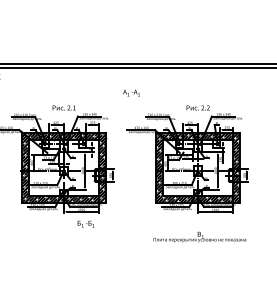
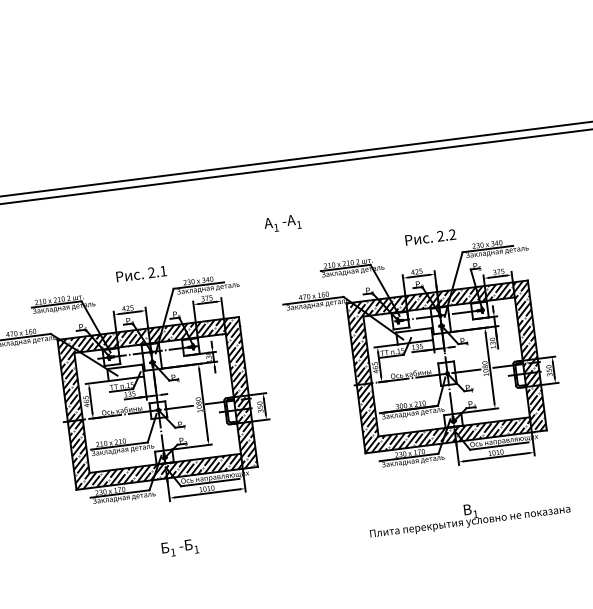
text: (85, 223) -> (178, 546), moved

